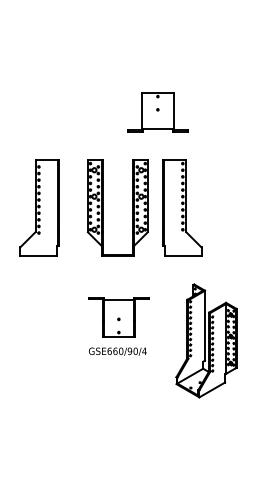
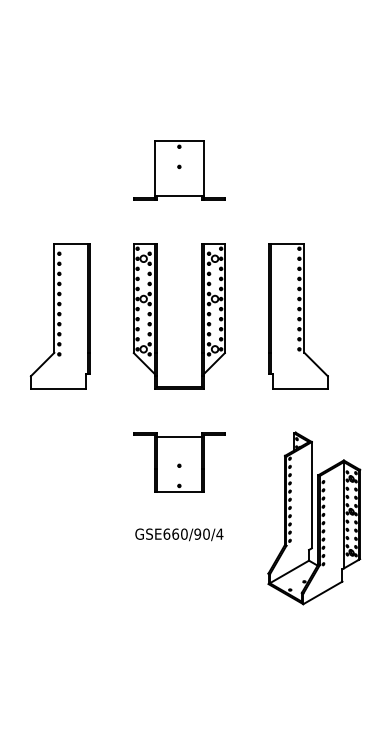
part: (157, 112) -> (178, 171), moved
part: (182, 207) -> (298, 315), moved
part: (118, 317) -> (178, 462), moved

